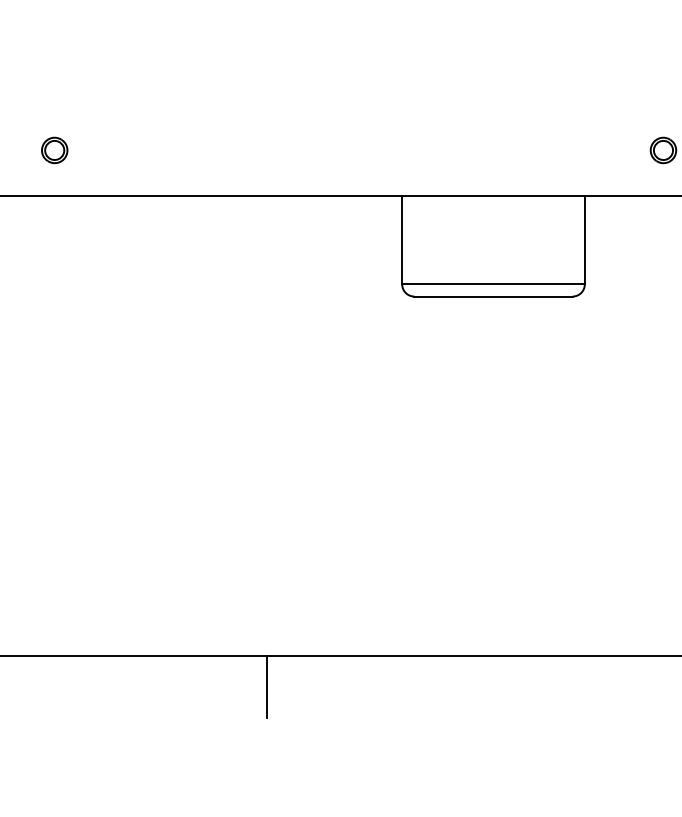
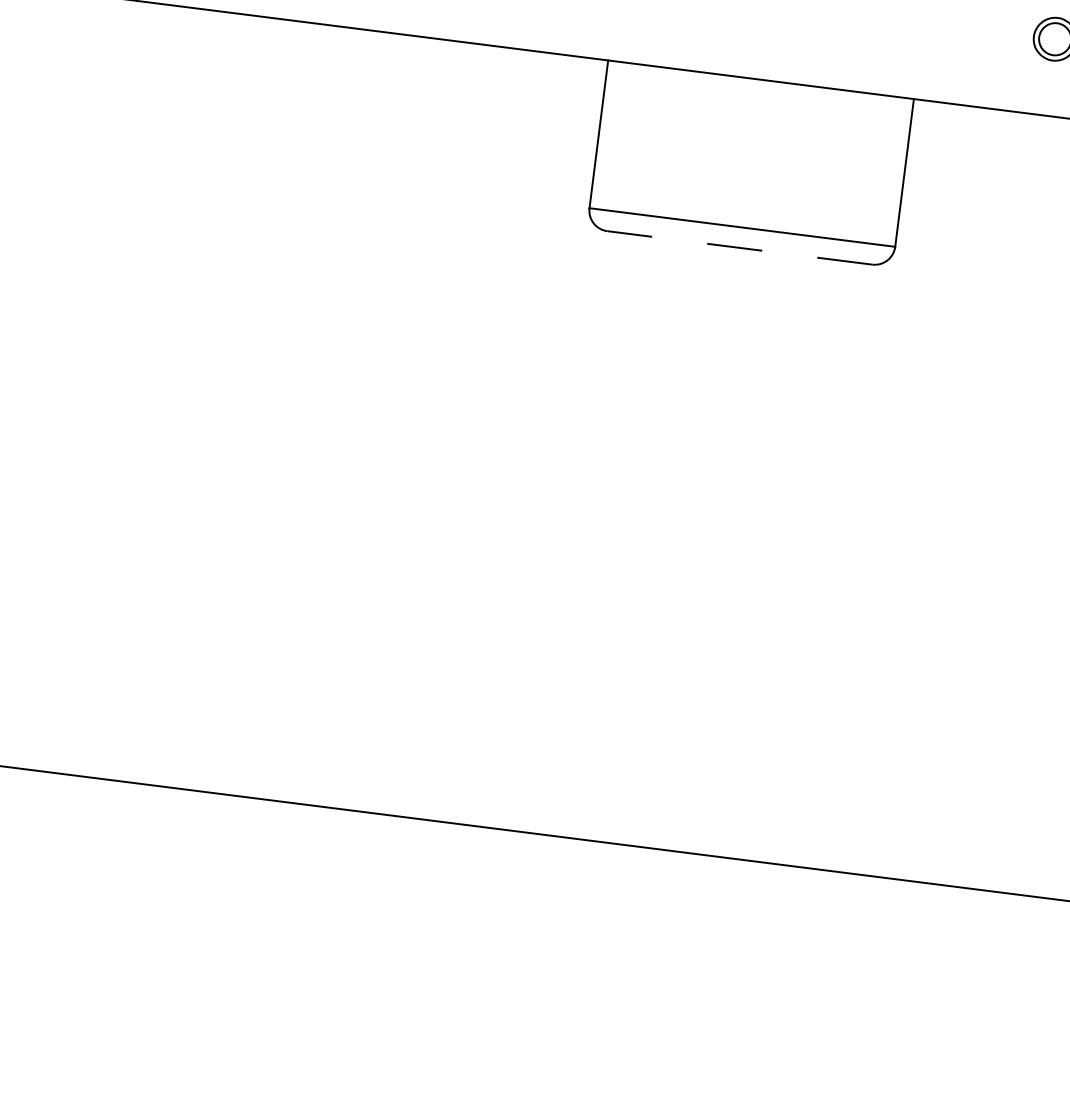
line: (493, 296) -> (739, 247), solid -> dashed
line: (266, 686) -> (277, 852), removed

